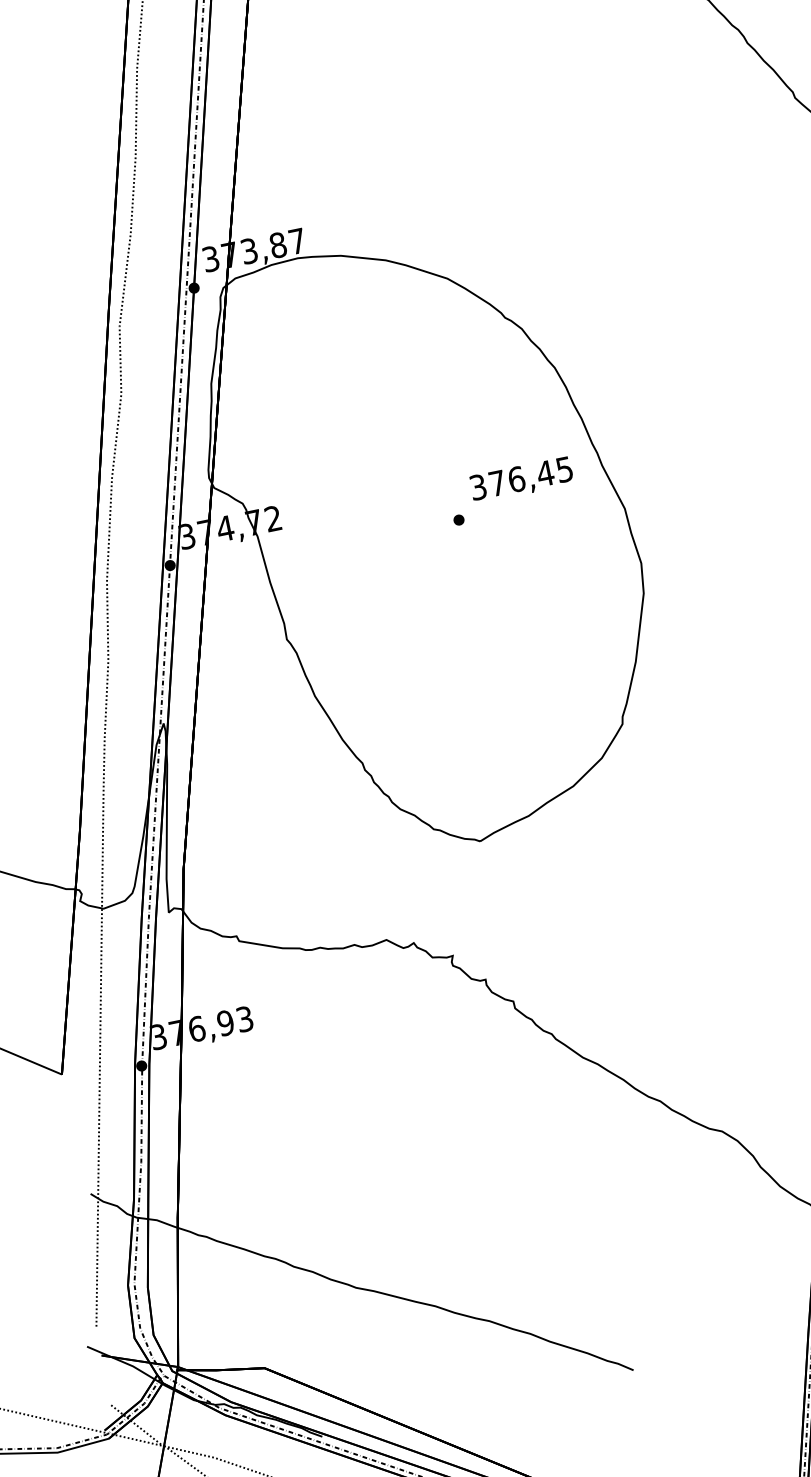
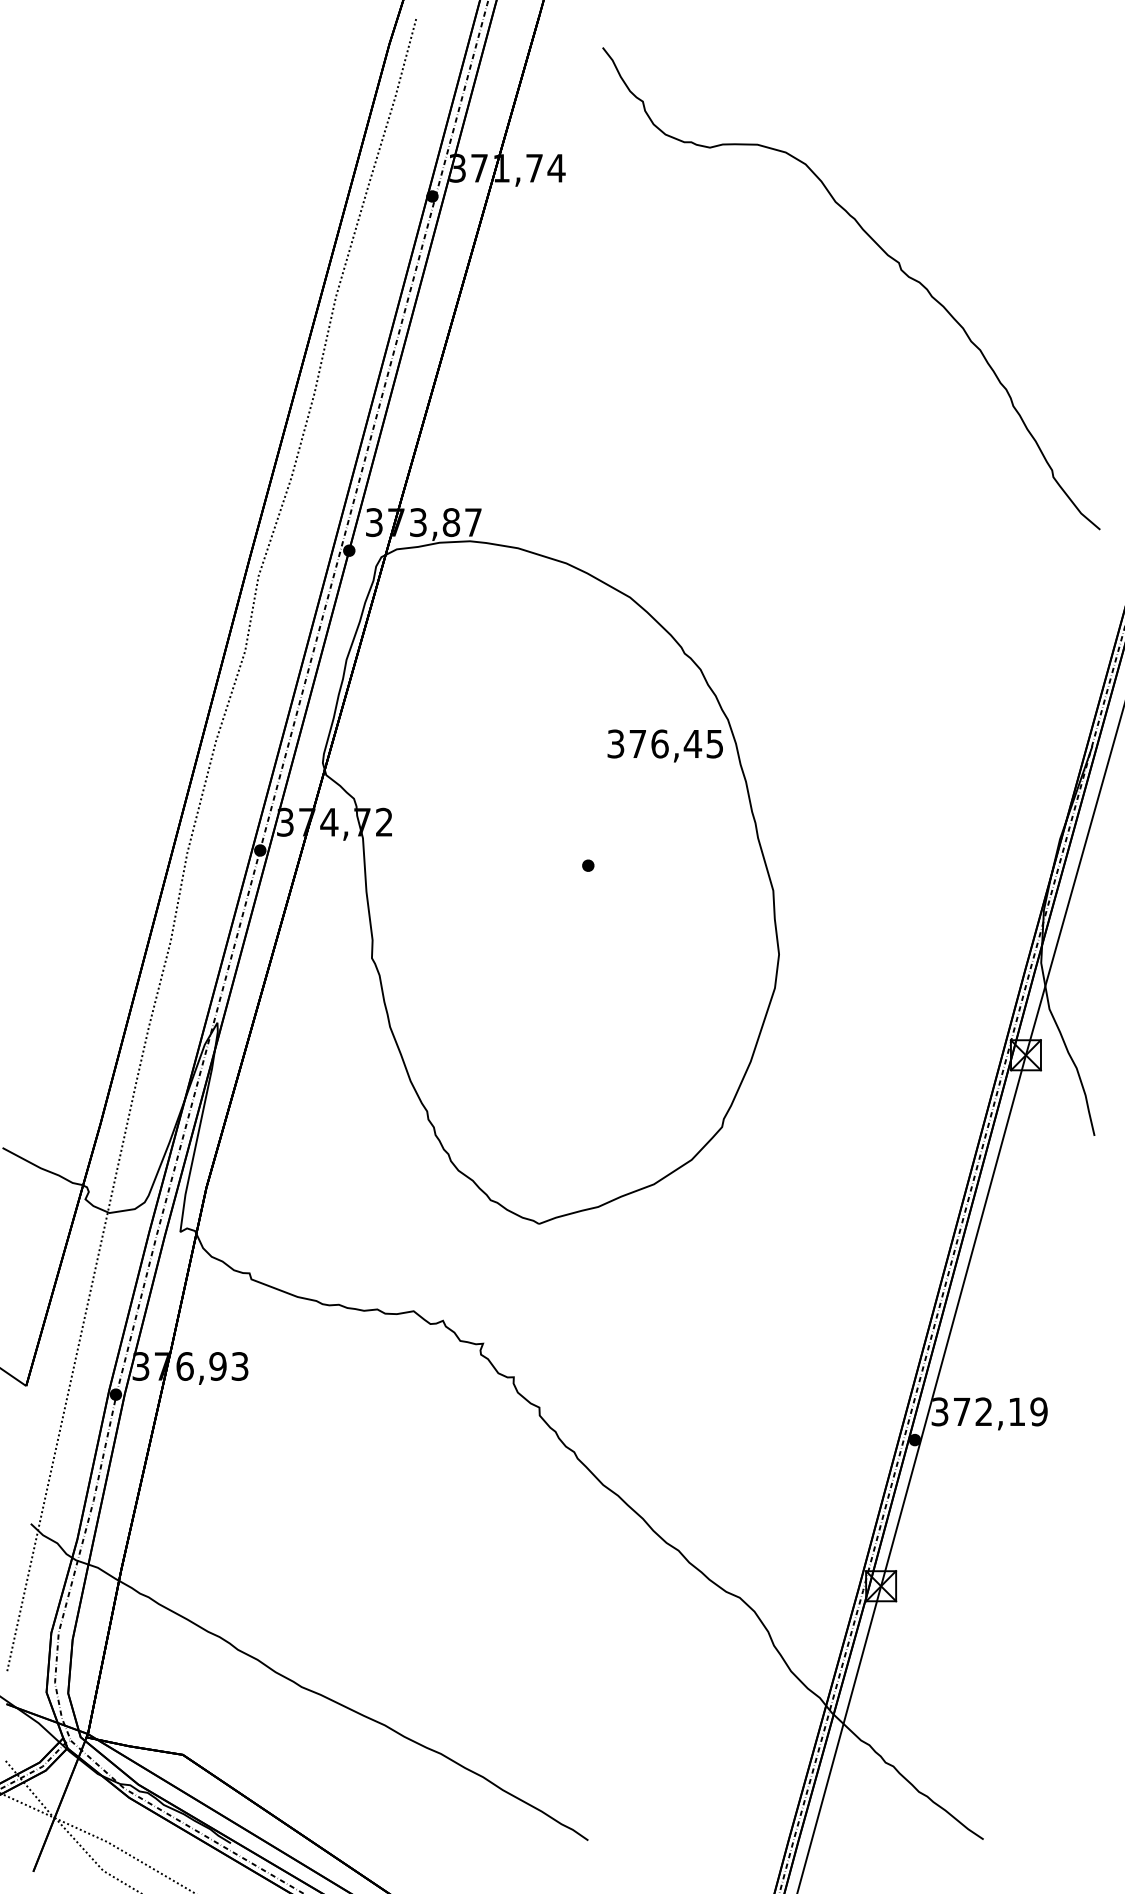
text: (520, 479) -> (664, 745), moved

